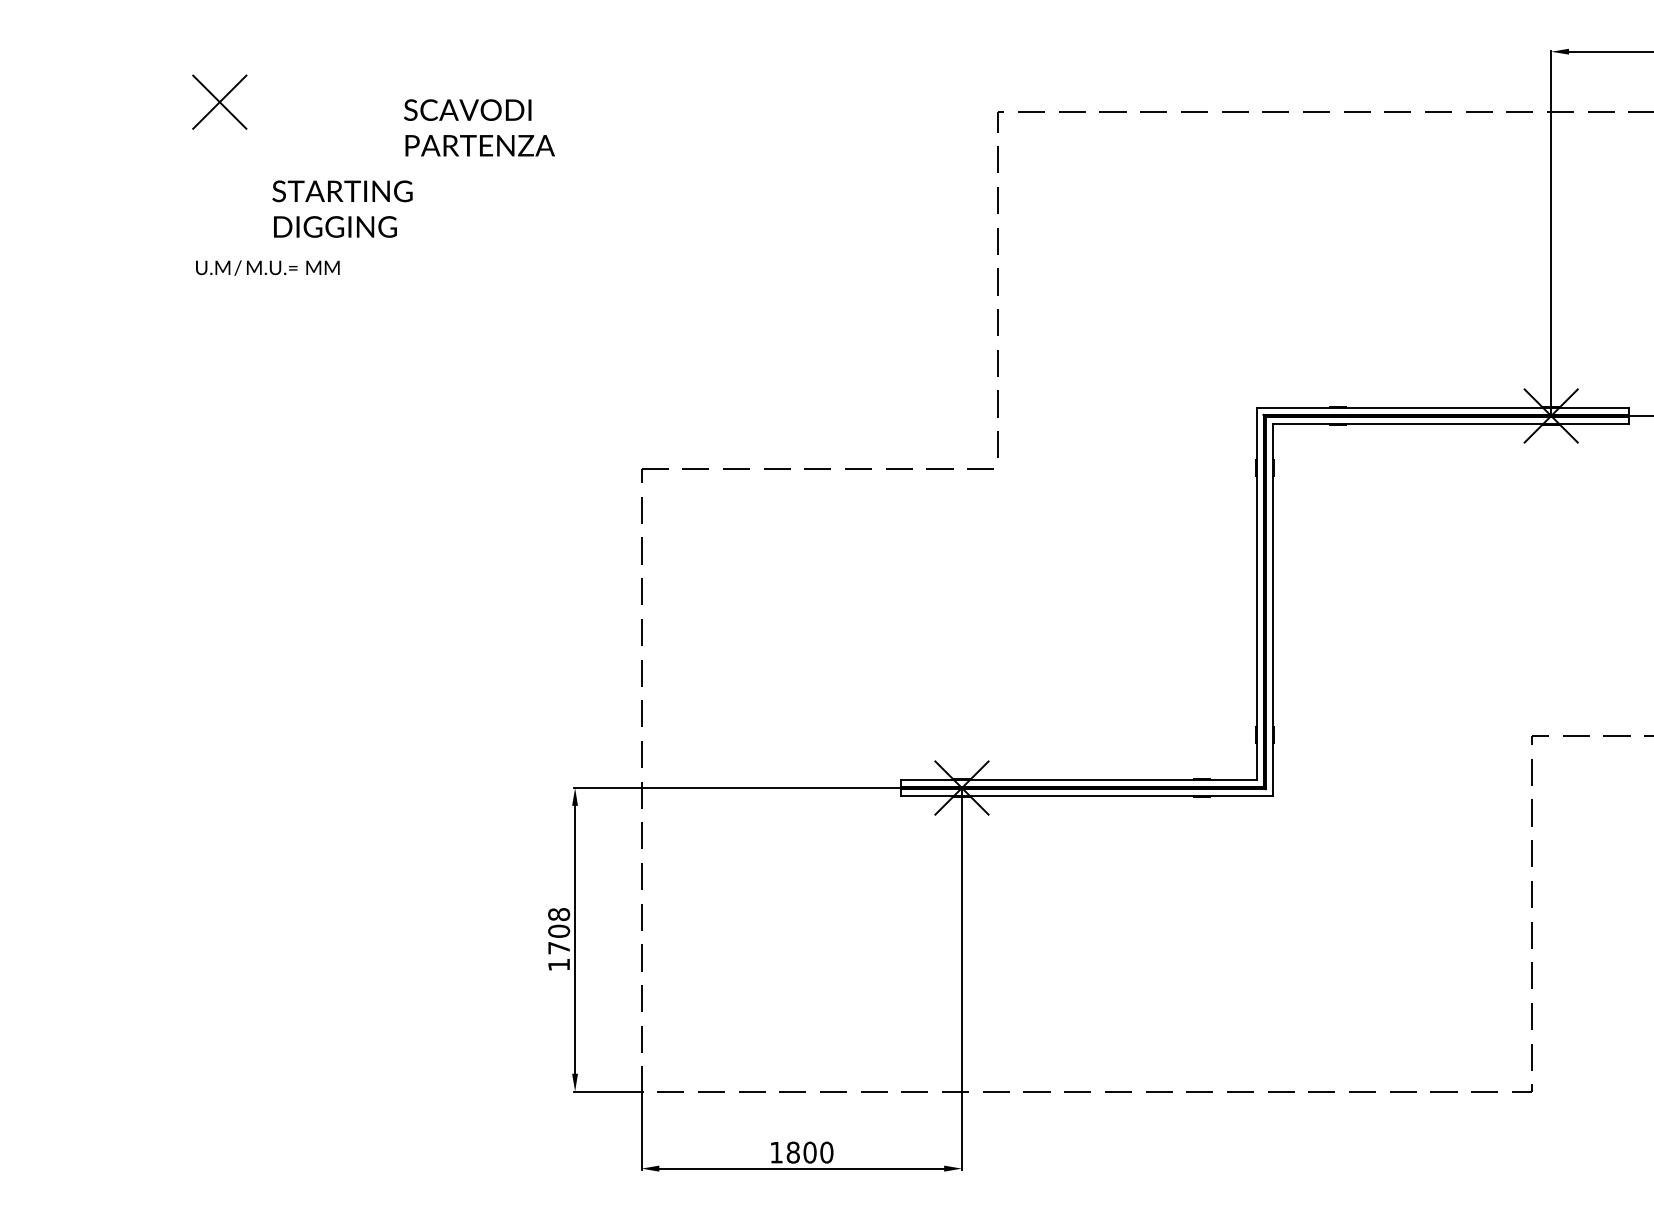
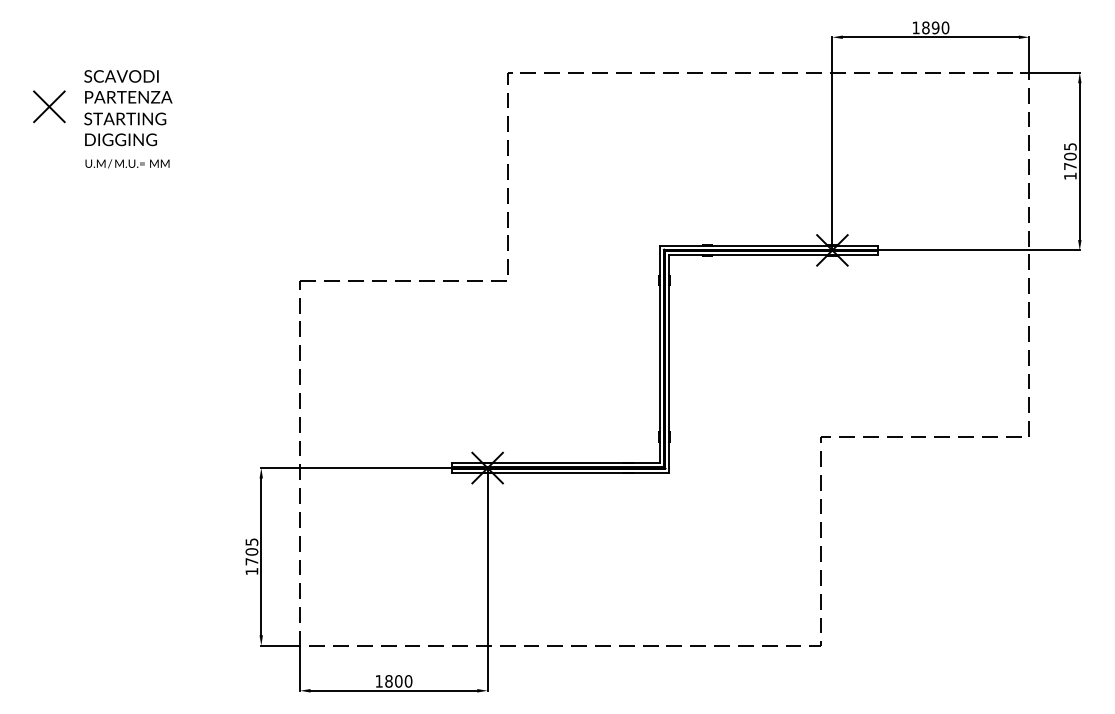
part: (219, 101) -> (49, 106), moved
text: (479, 127) -> (128, 86), moved
text: (267, 267) -> (127, 163), moved
text: (558, 913) -> (251, 541), 1708 -> 1705

